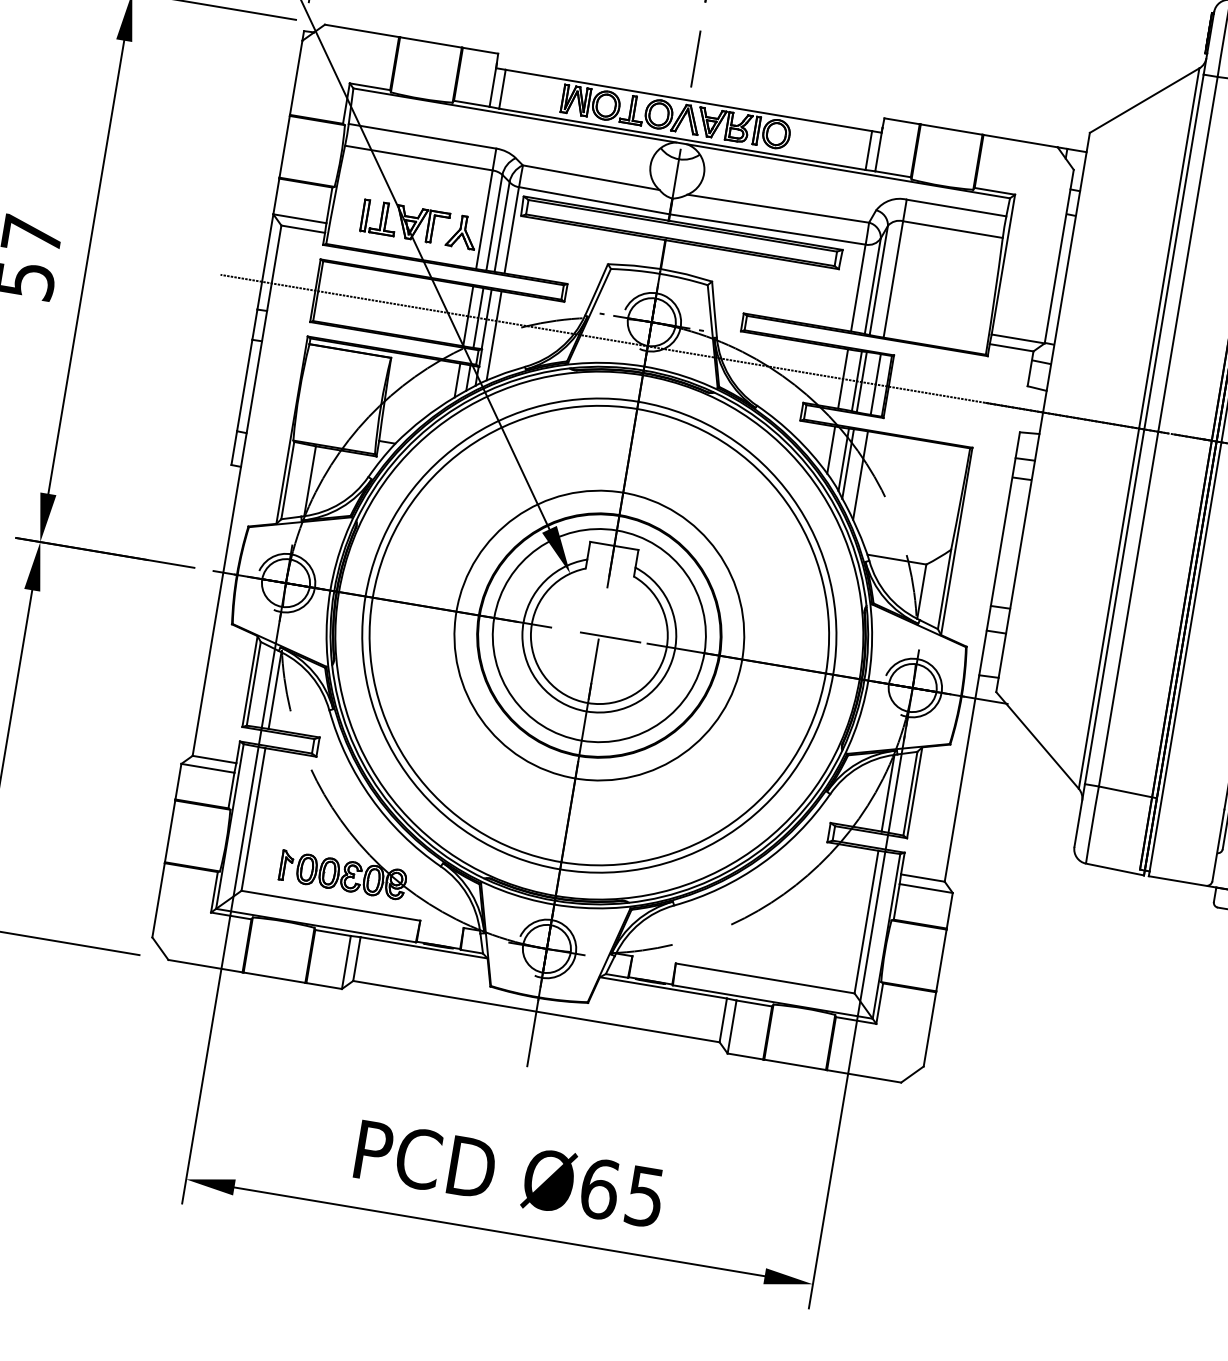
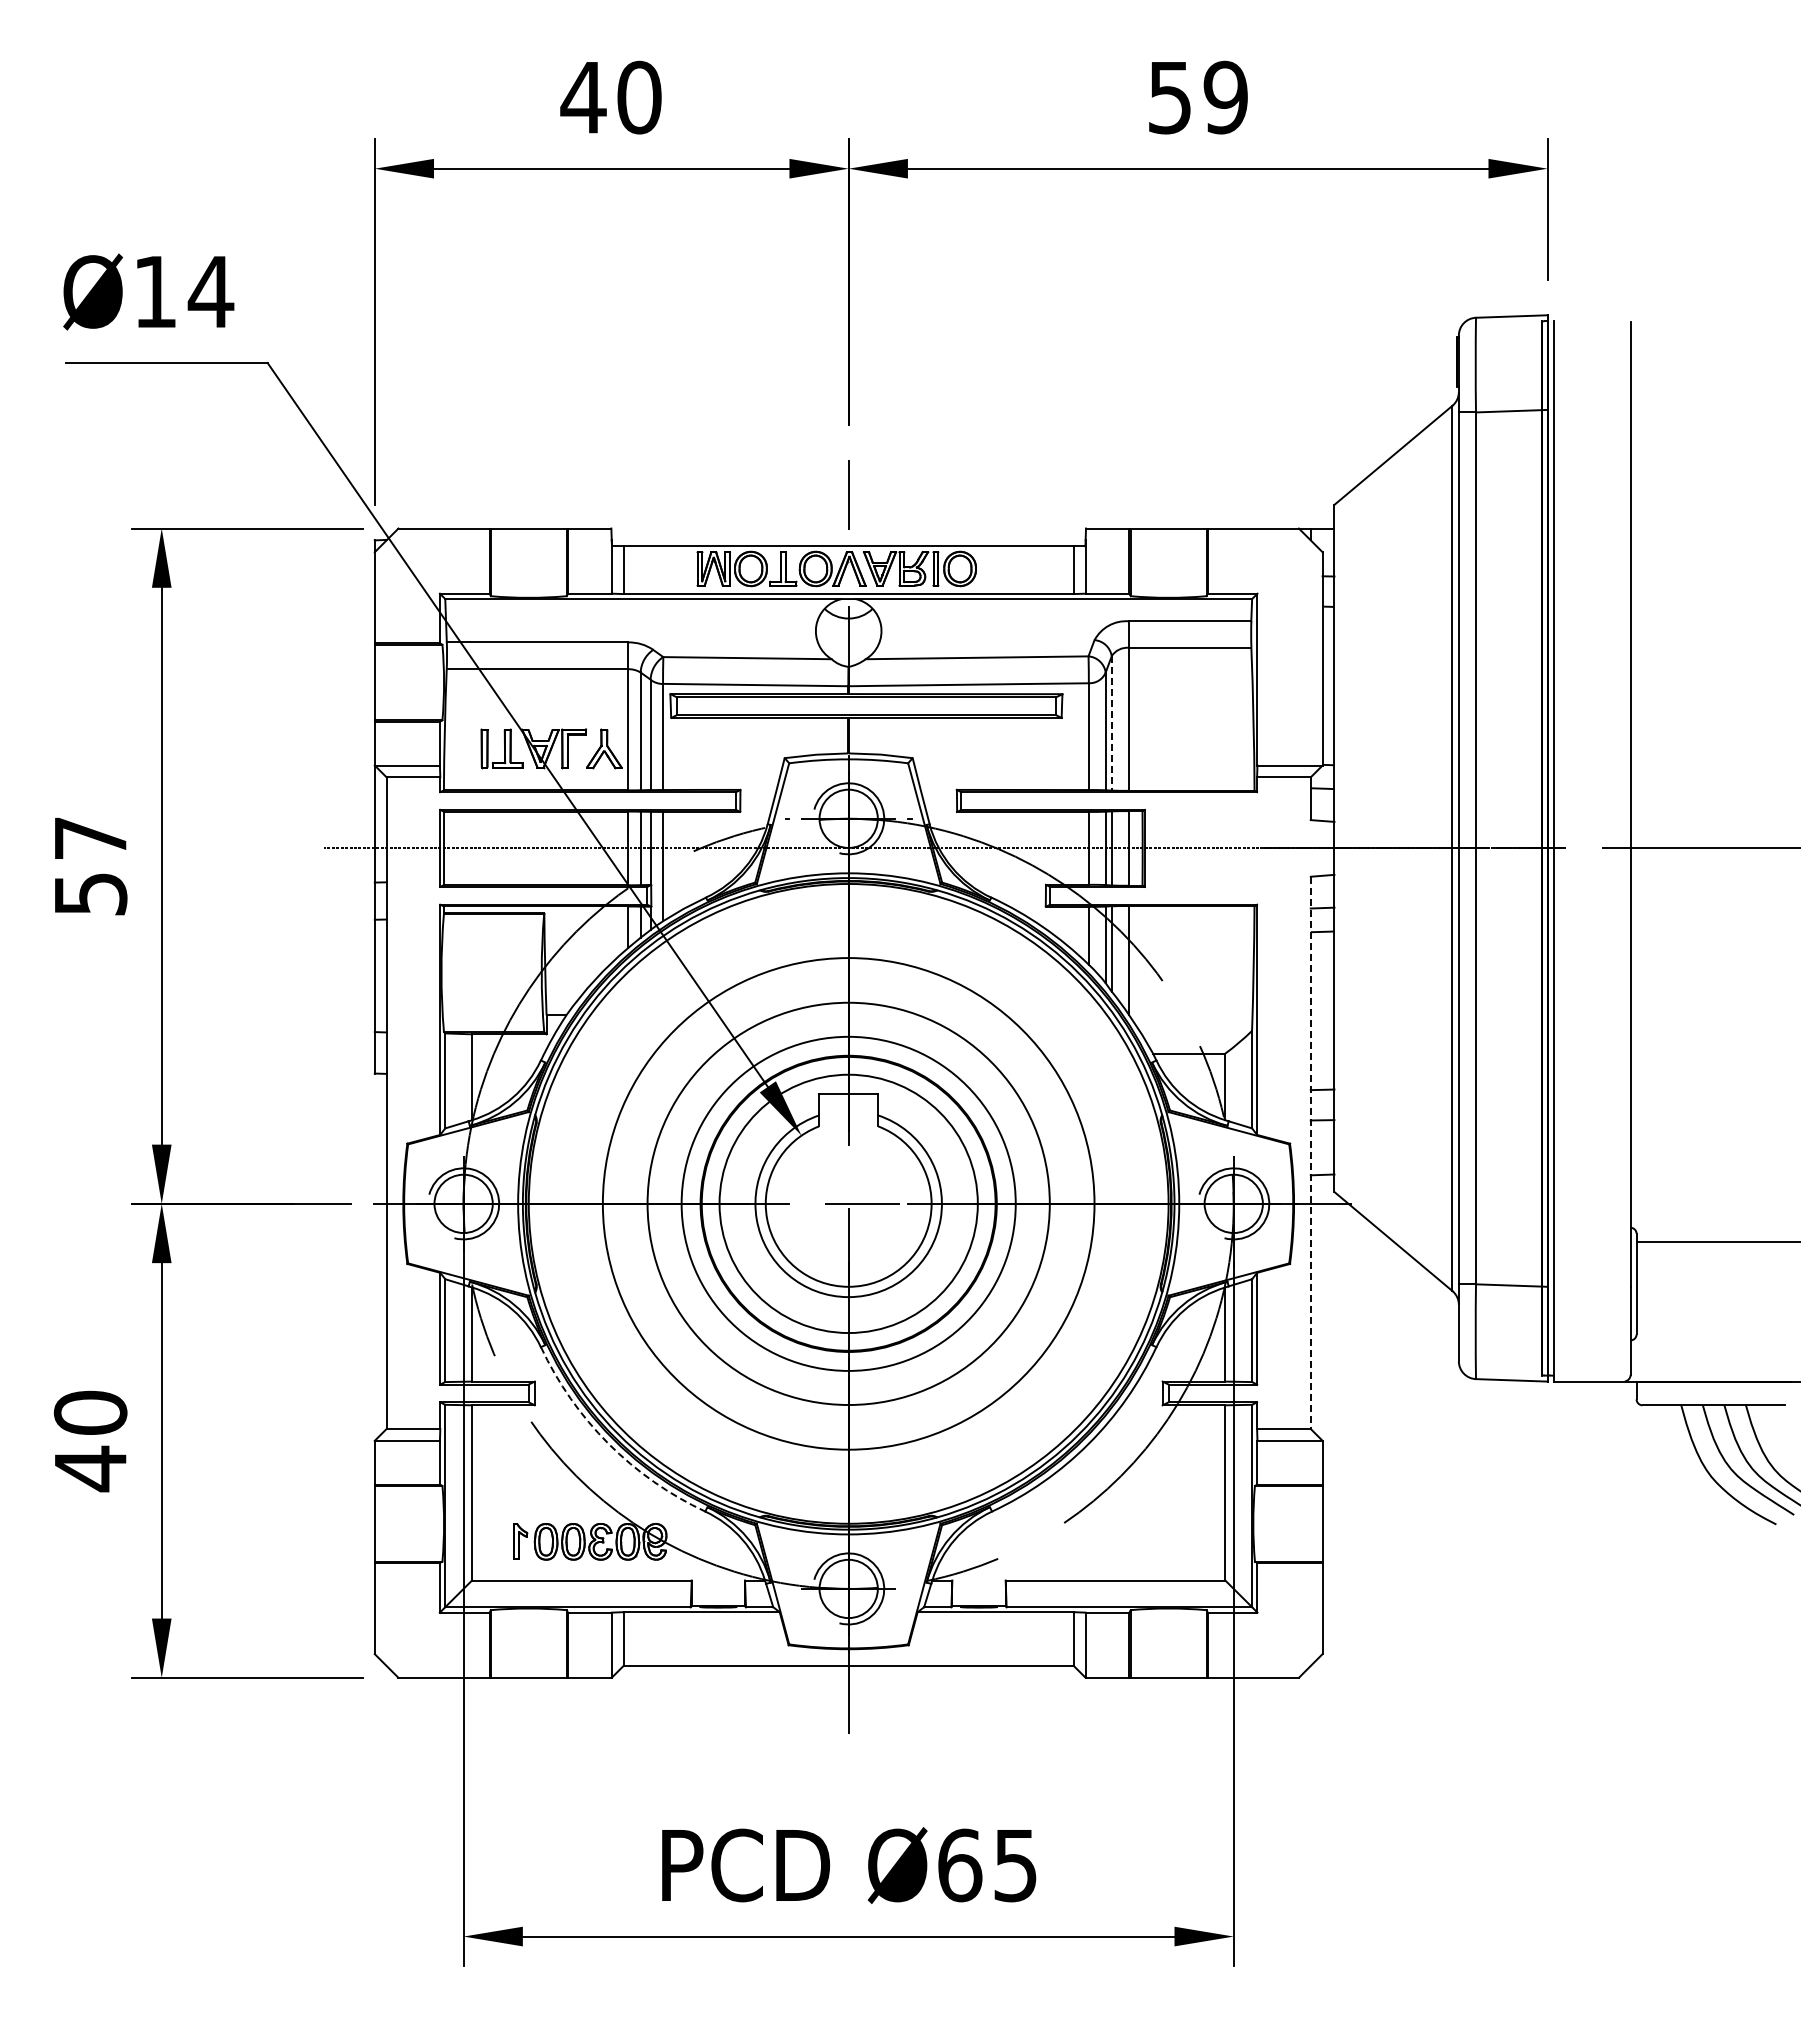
line: (878, 281) -> (1111, 724), solid -> dashed
circle: (599, 635) -> (848, 1203), size x0.6
circle: (599, 635) -> (848, 1203), size x0.7
circle: (599, 635) -> (848, 1203), size x1.4
line: (982, 657) -> (1310, 1153), solid -> dashed
arc: (371, 797) -> (608, 1443), solid -> dashed

